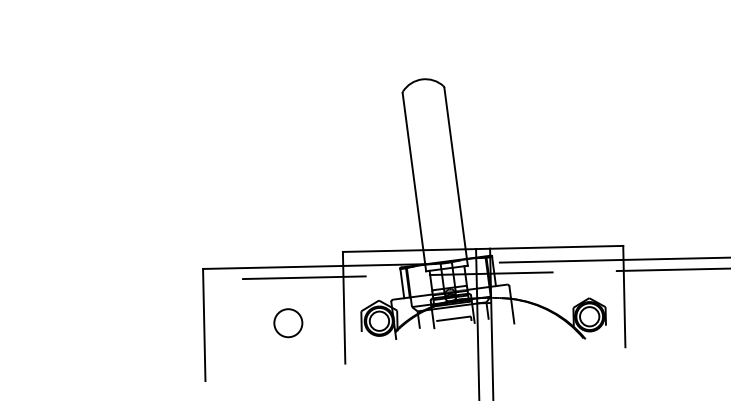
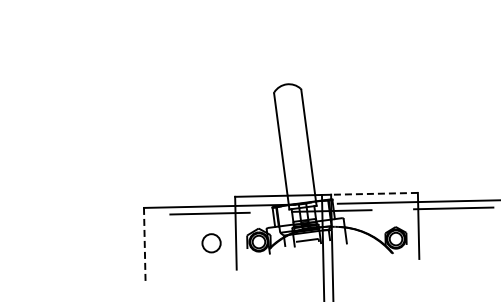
line: (556, 246) -> (374, 193), solid -> dashed
circle: (288, 323) -> (211, 243), moved
line: (203, 325) -> (144, 244), solid -> dashed

